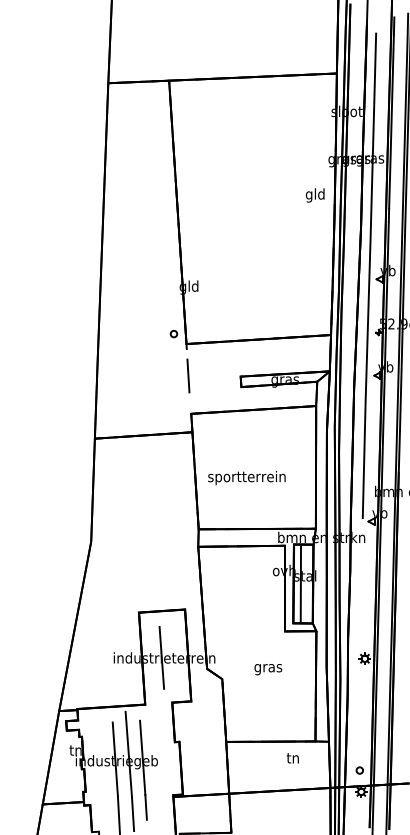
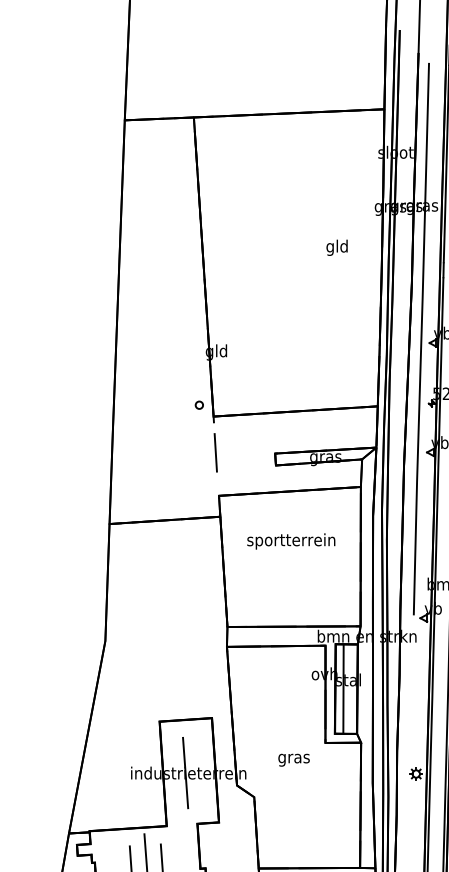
text: (314, 195) -> (336, 247), moved
text: (246, 477) -> (290, 540), moved
text: (268, 669) -> (294, 760), moved

